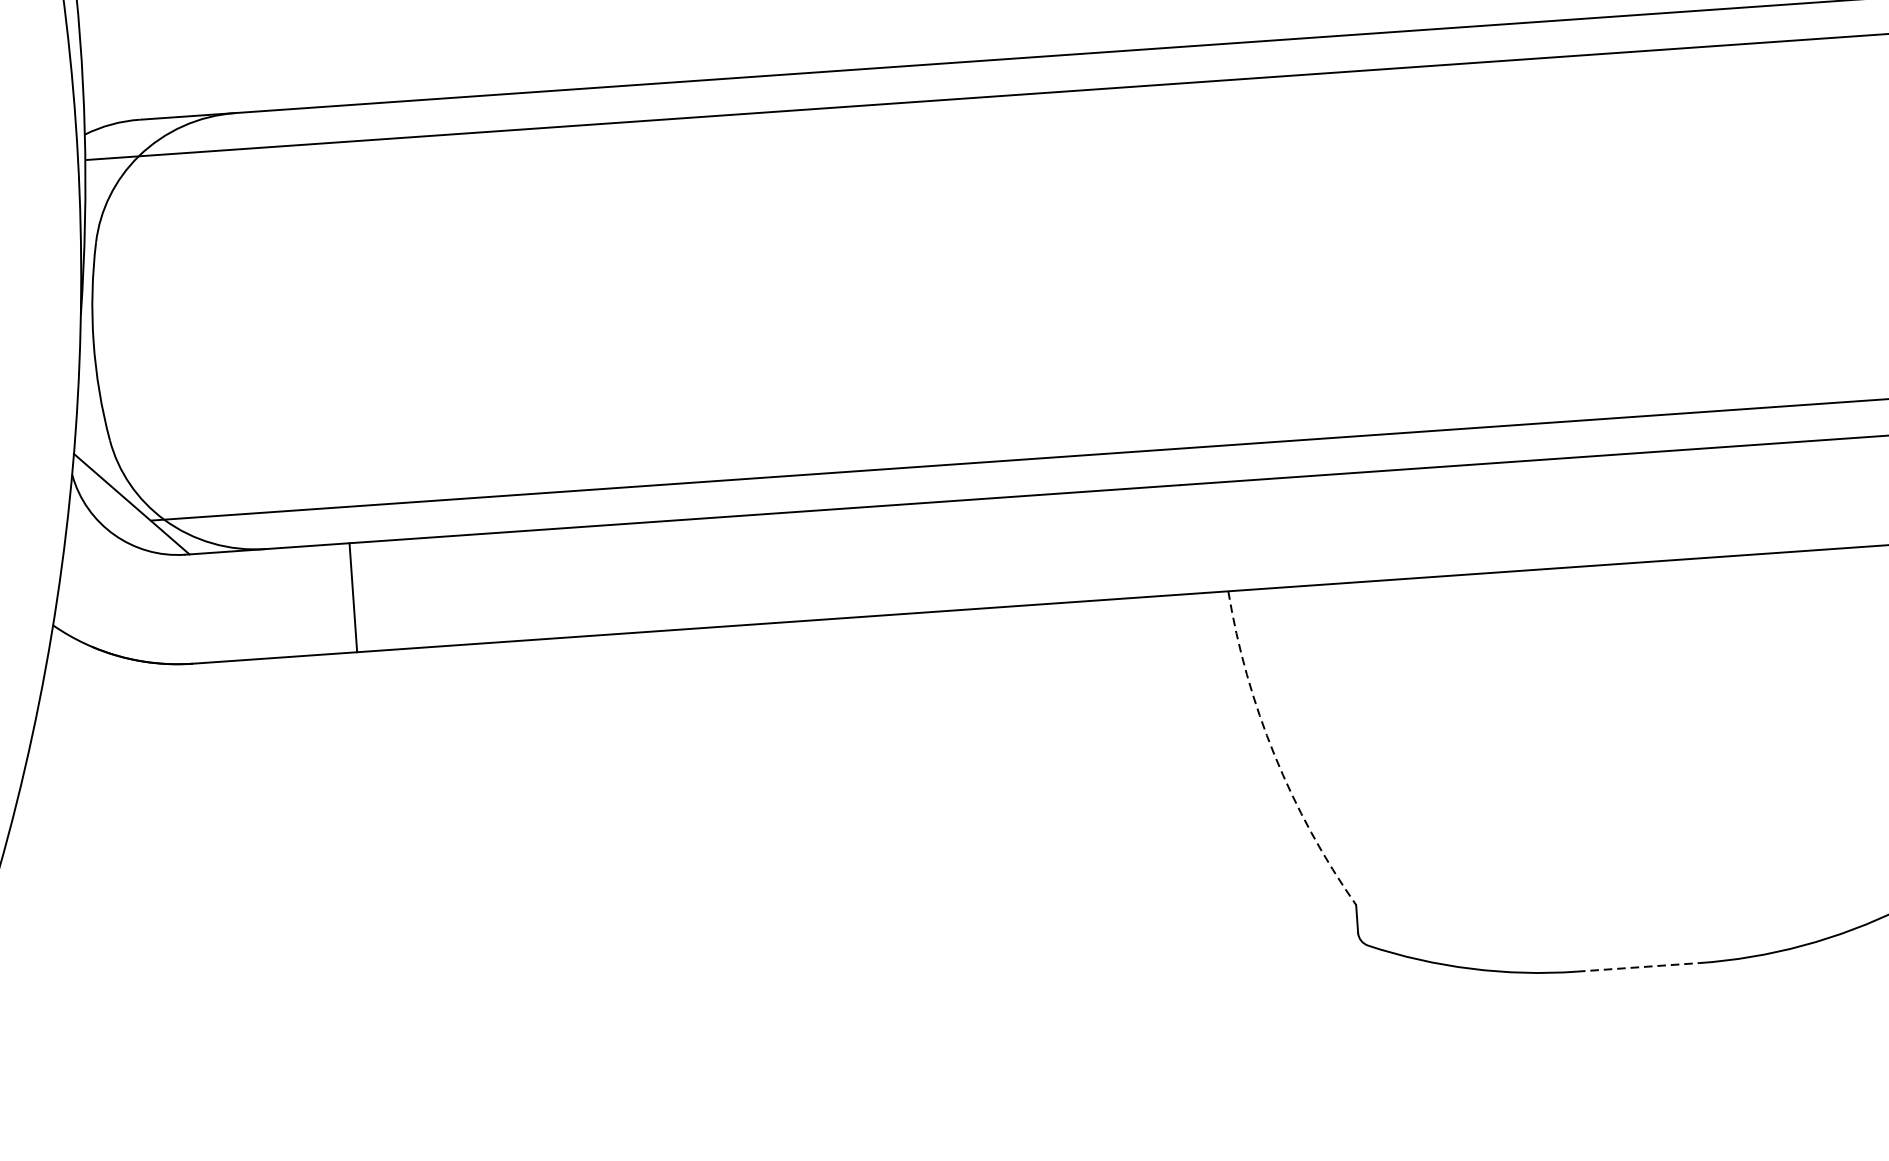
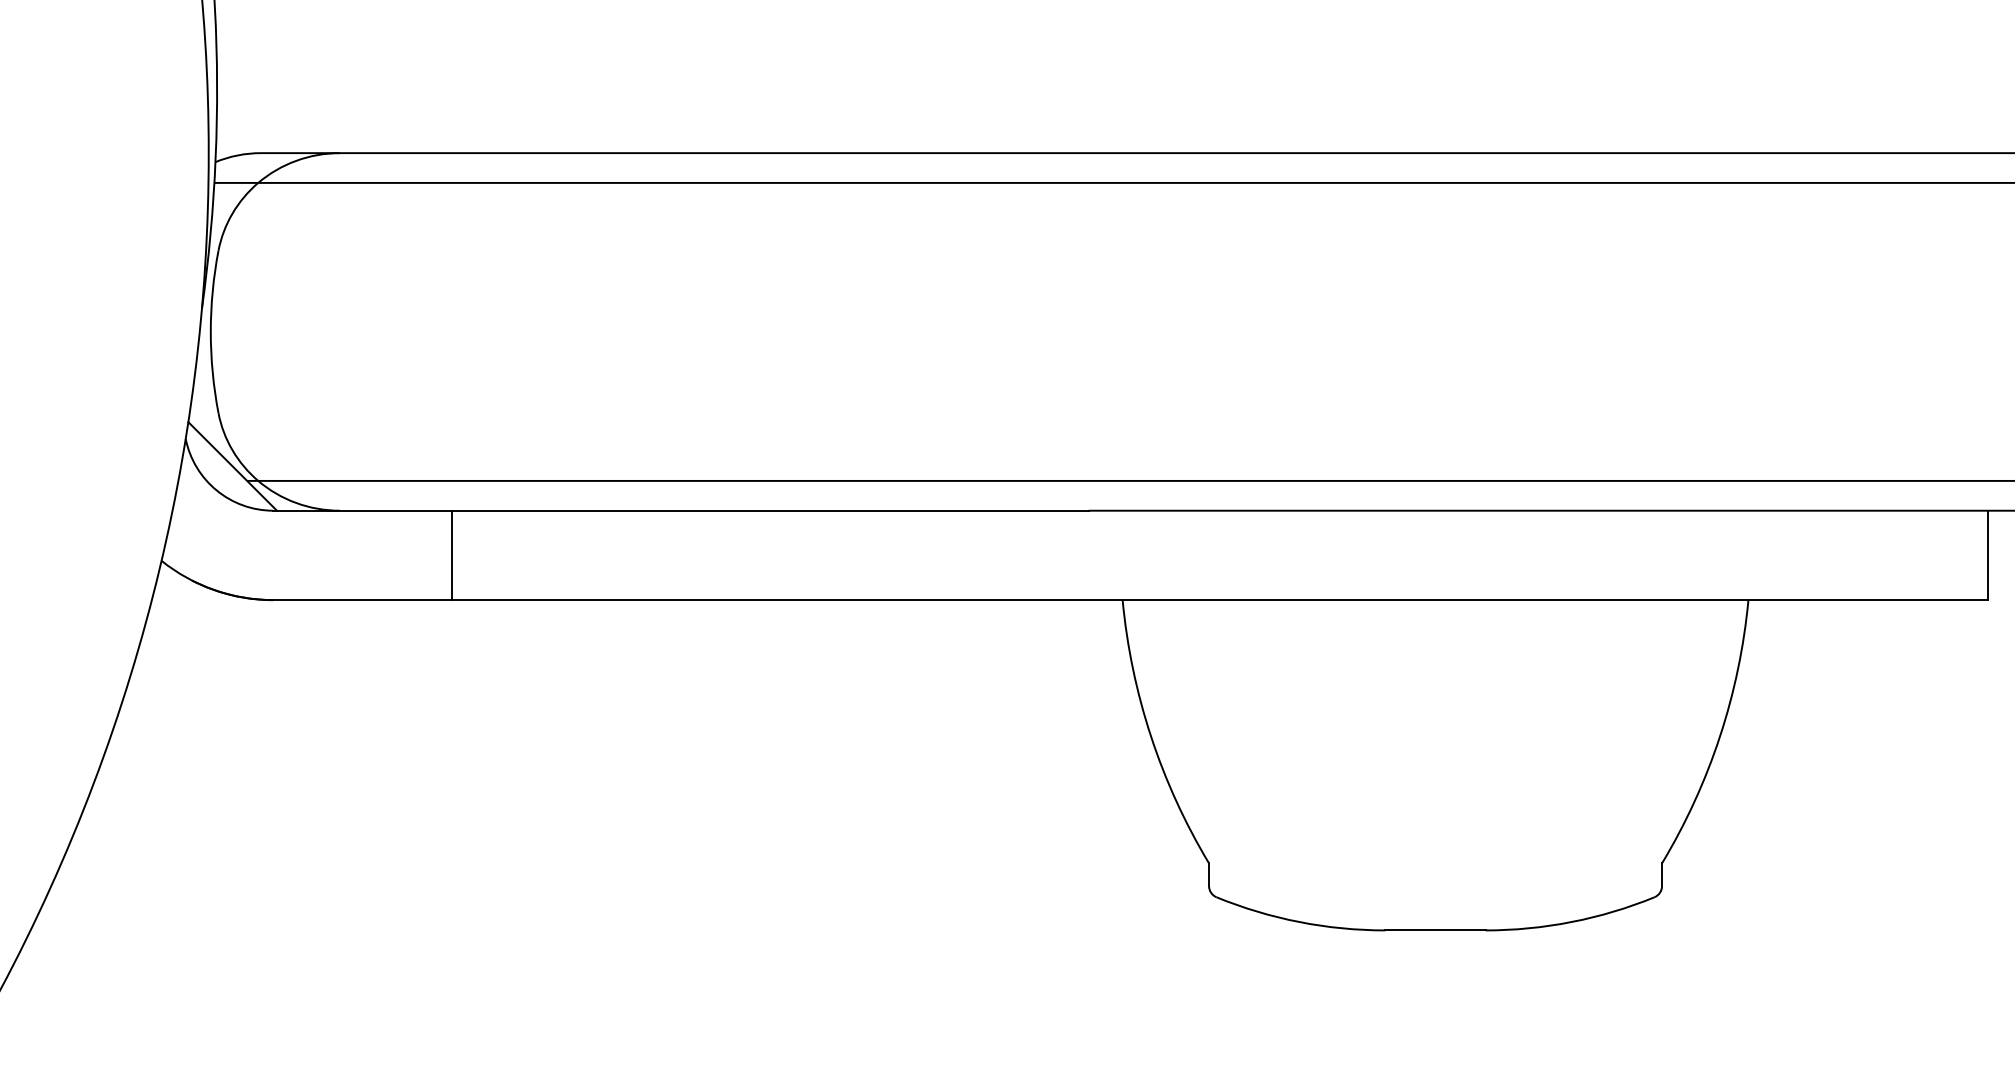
line: (353, 597) -> (452, 555), moved
arc: (1275, 755) -> (1151, 736), dashed -> solid
line: (1639, 967) -> (1436, 930), dashed -> solid

